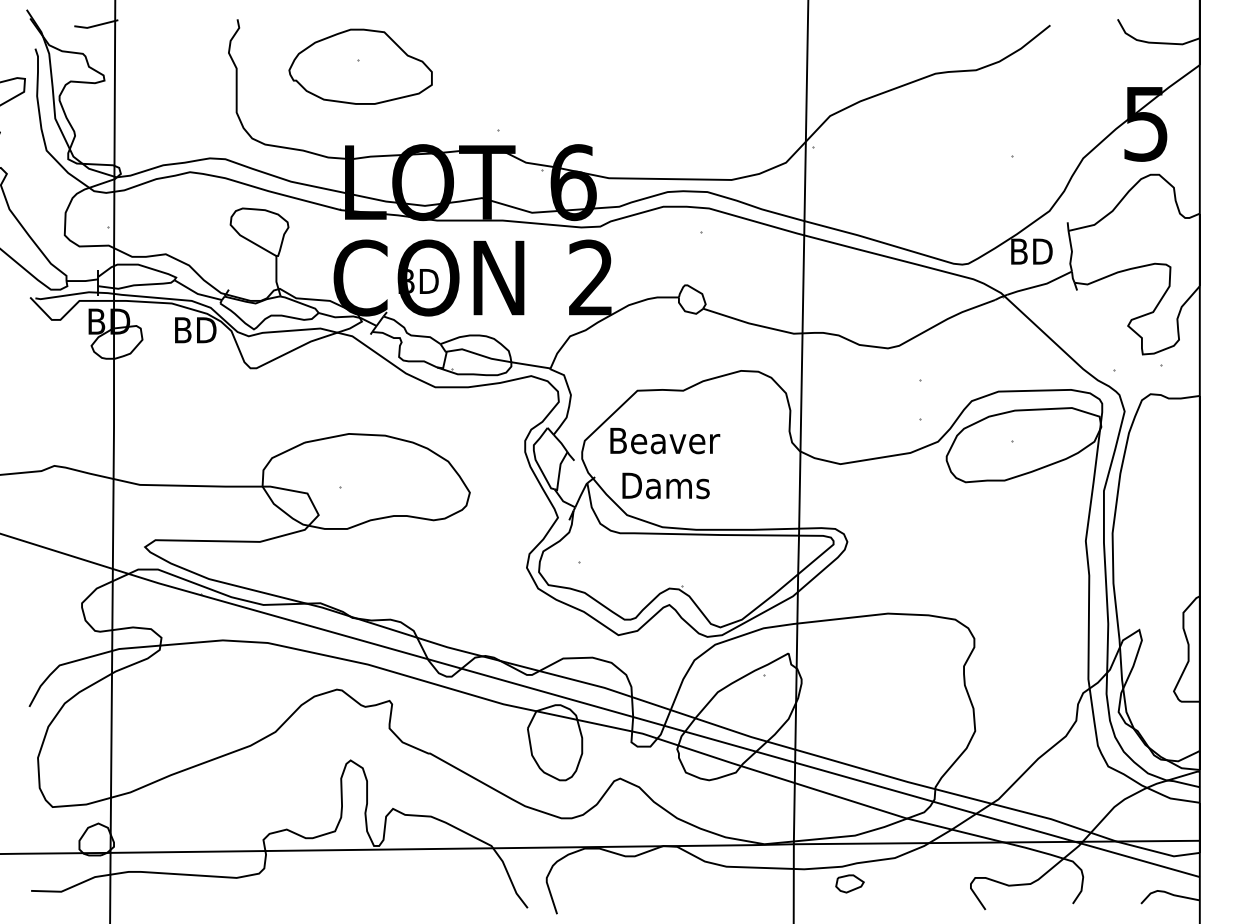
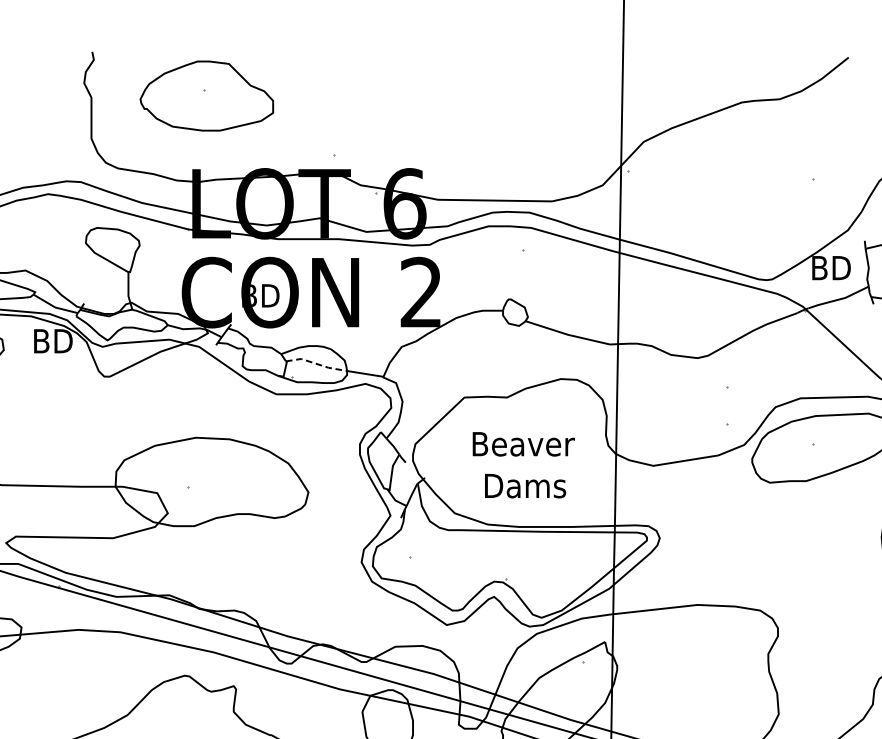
line: (479, 354) -> (317, 363), solid -> dashed
text: (665, 441) -> (524, 444), moved
text: (665, 485) -> (524, 485), moved

